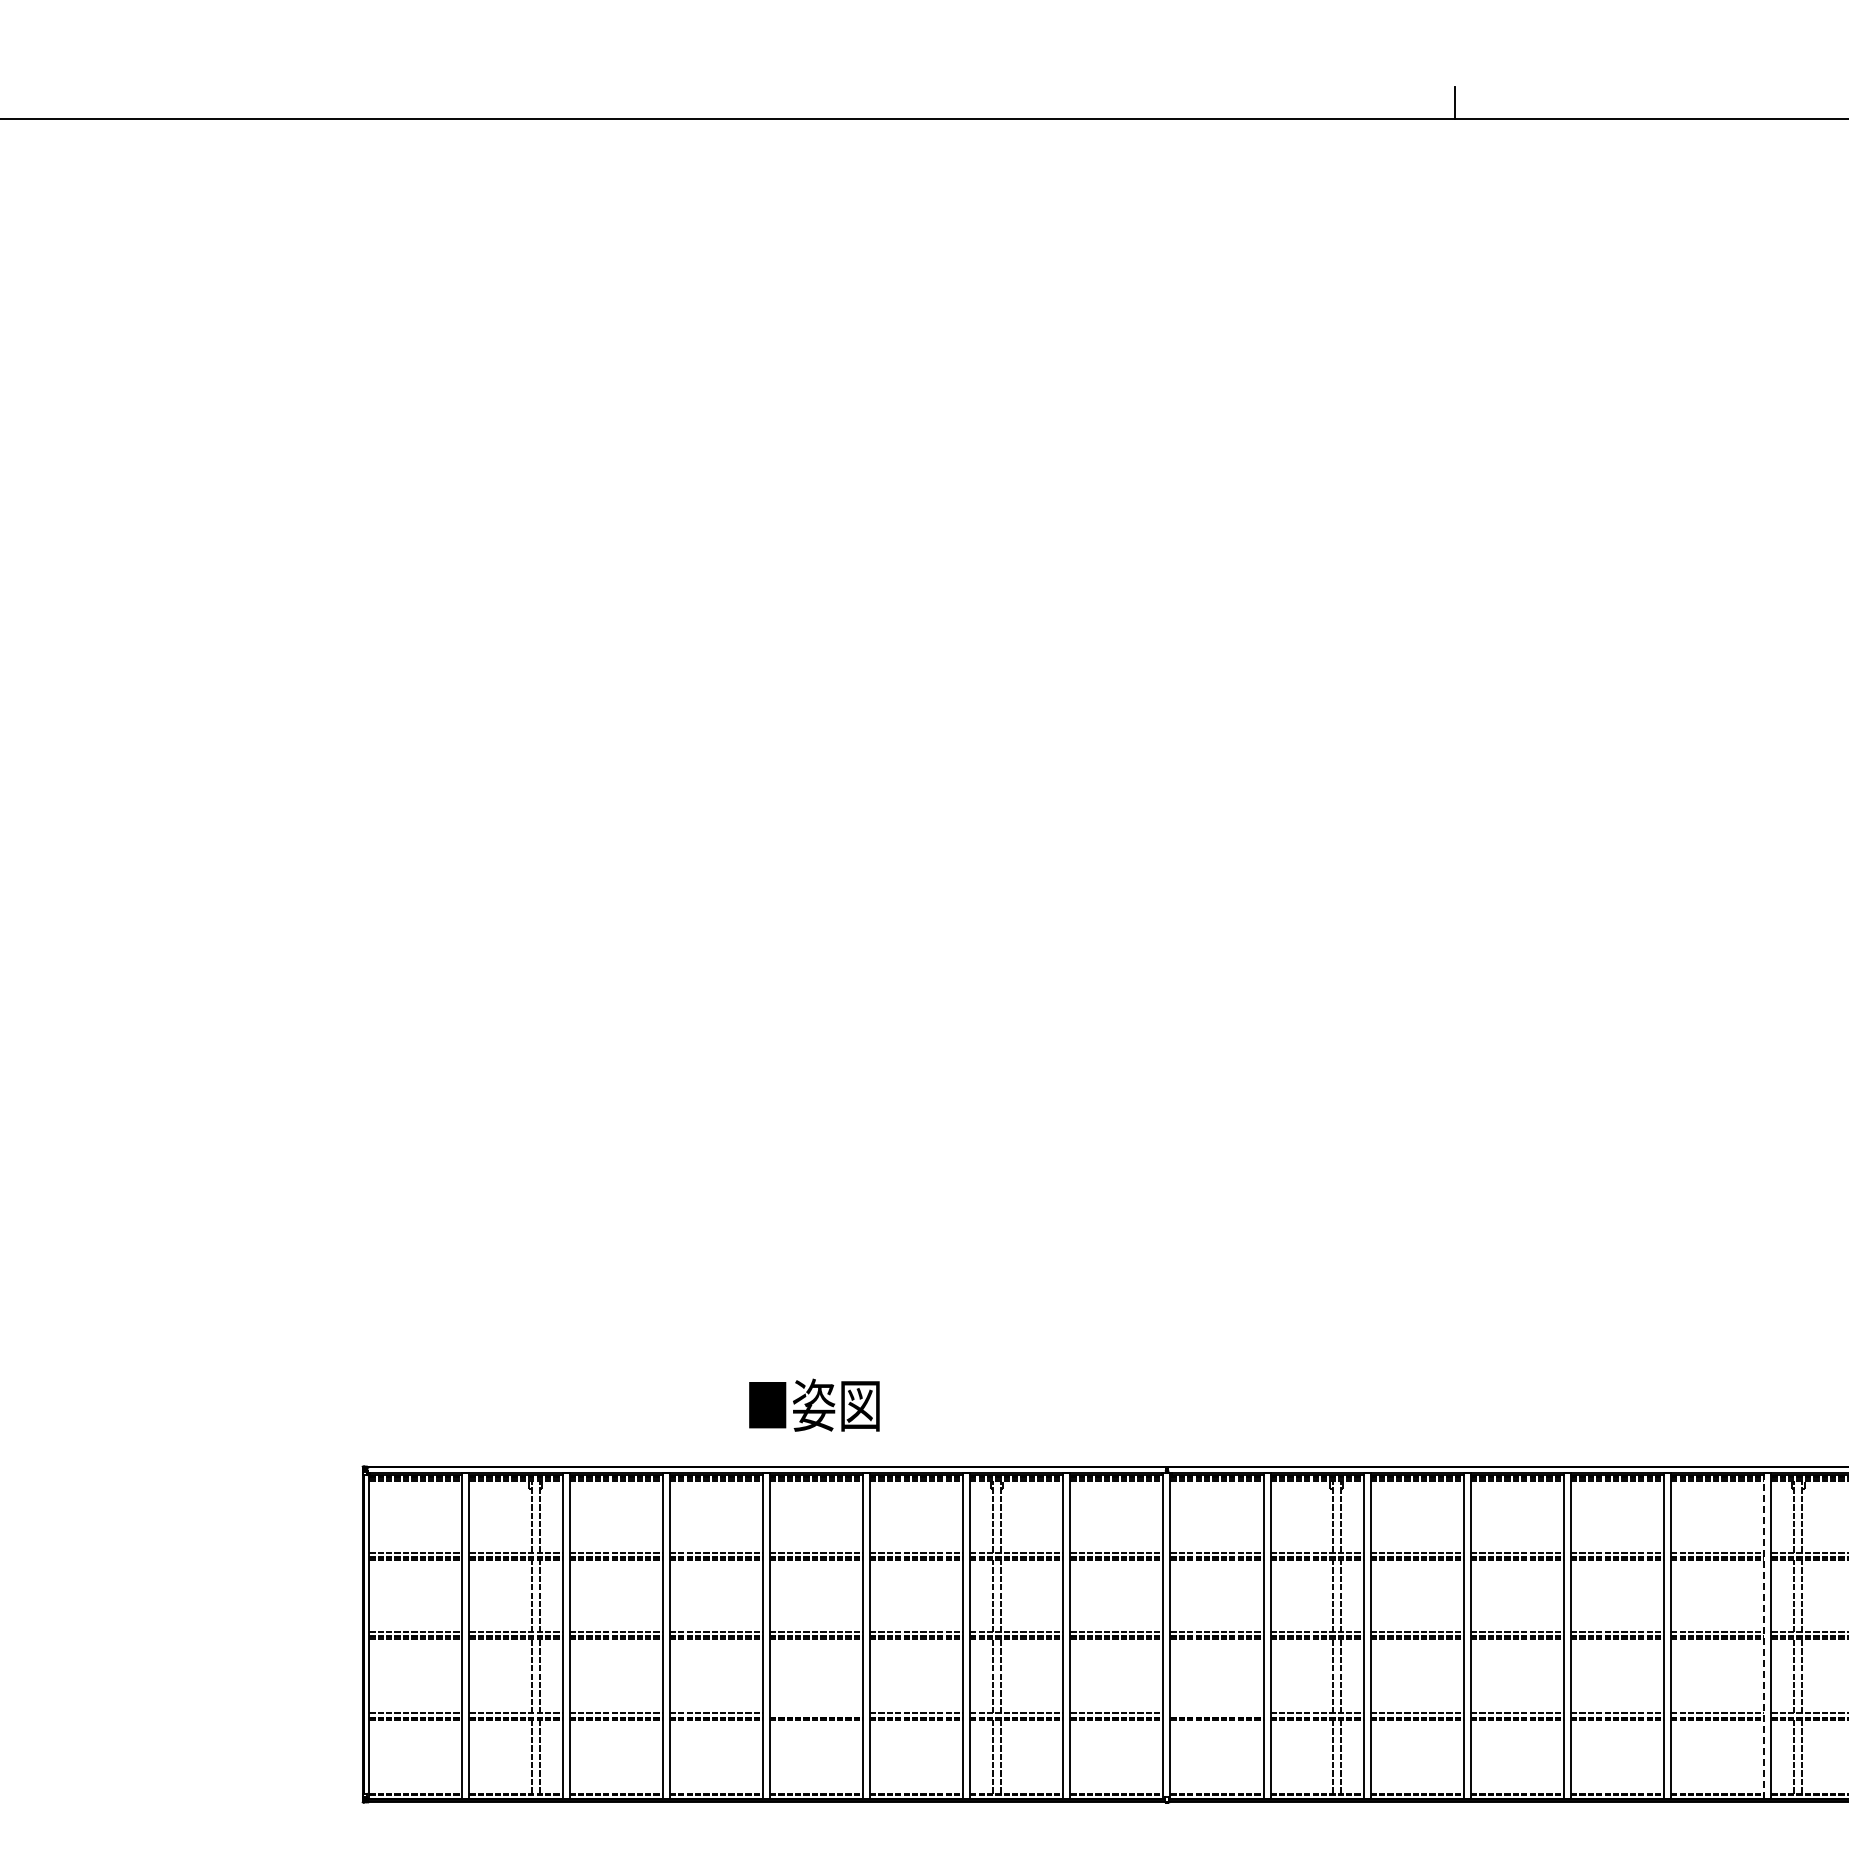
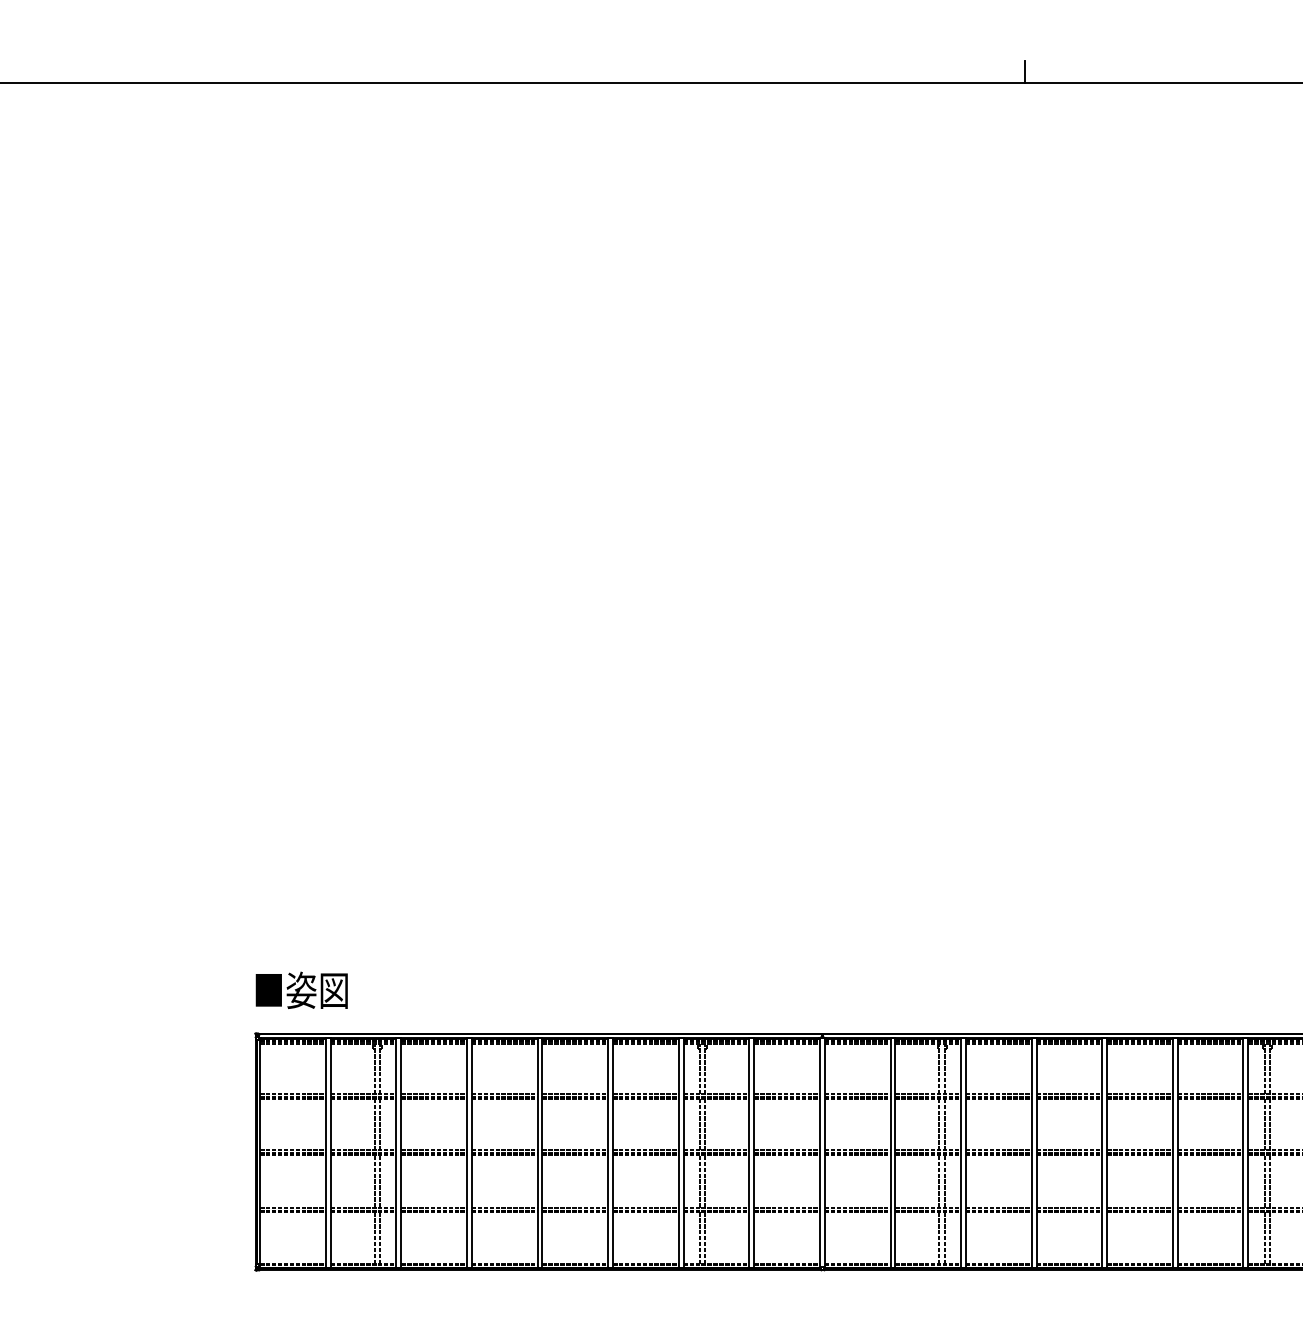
text: (814, 1404) -> (301, 989), moved
line: (1764, 1635) -> (1243, 1152), dashed -> solid
line: (816, 1713) -> (575, 1207), added
line: (1216, 1713) -> (857, 1207), added

